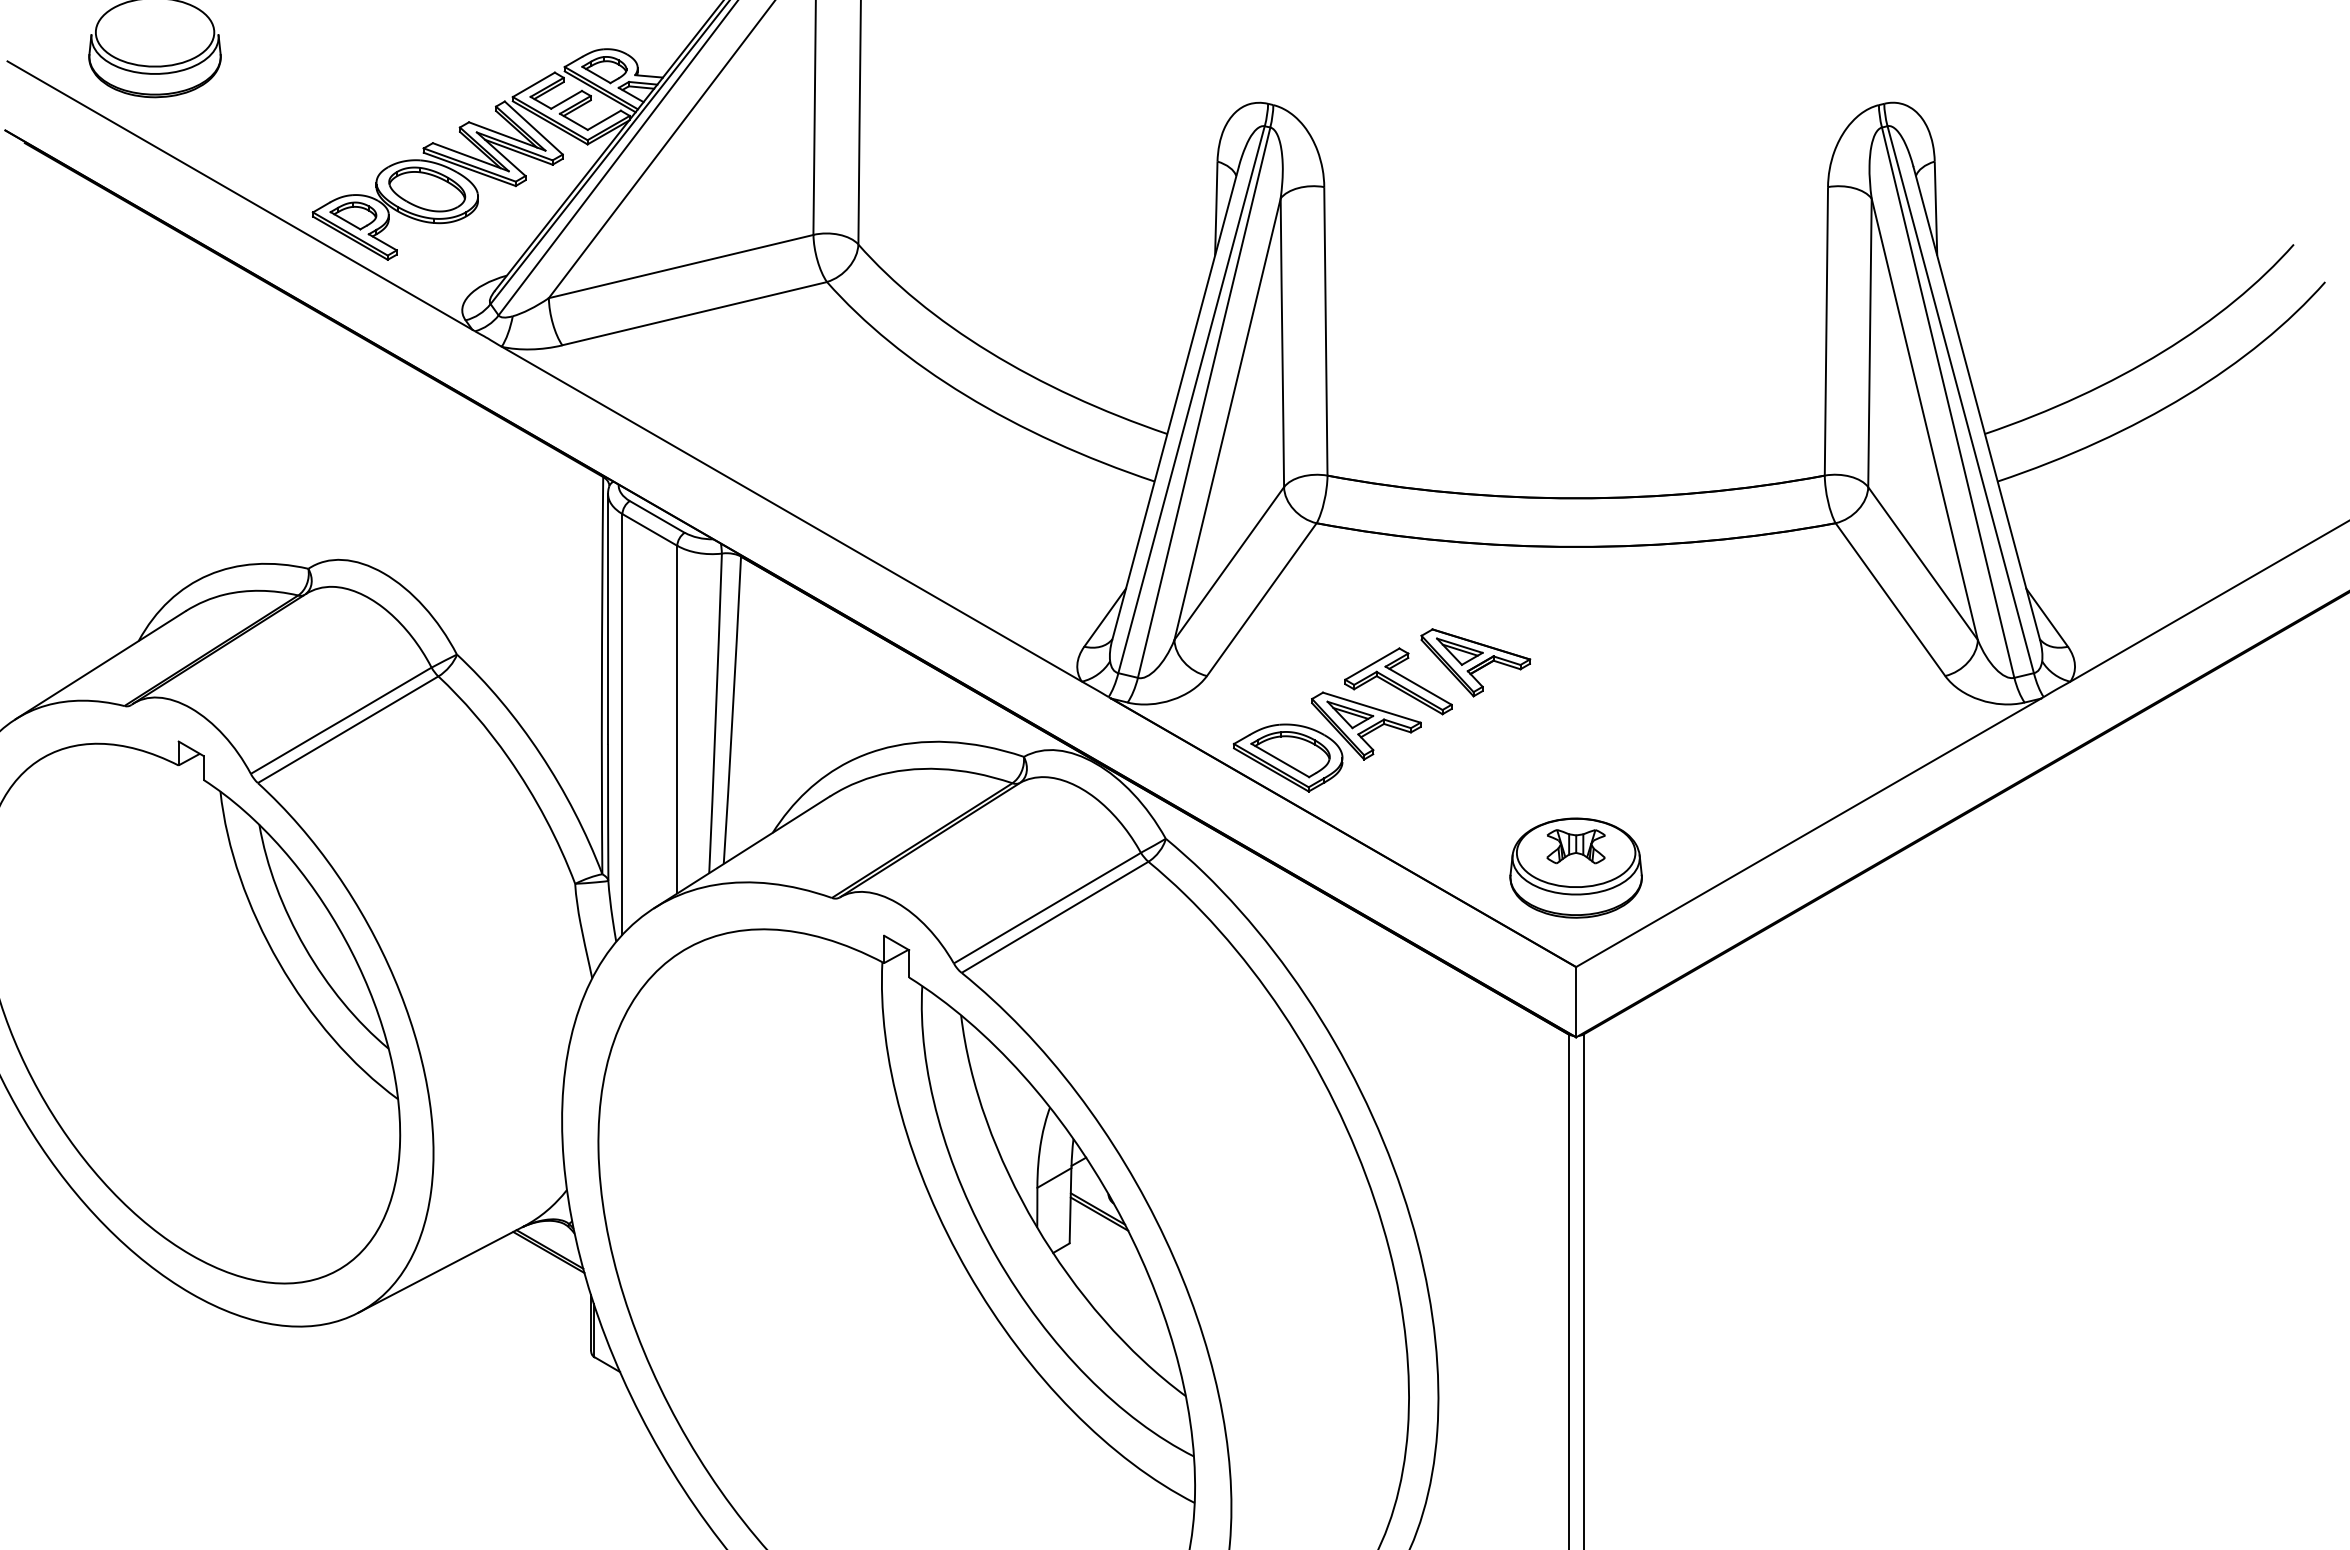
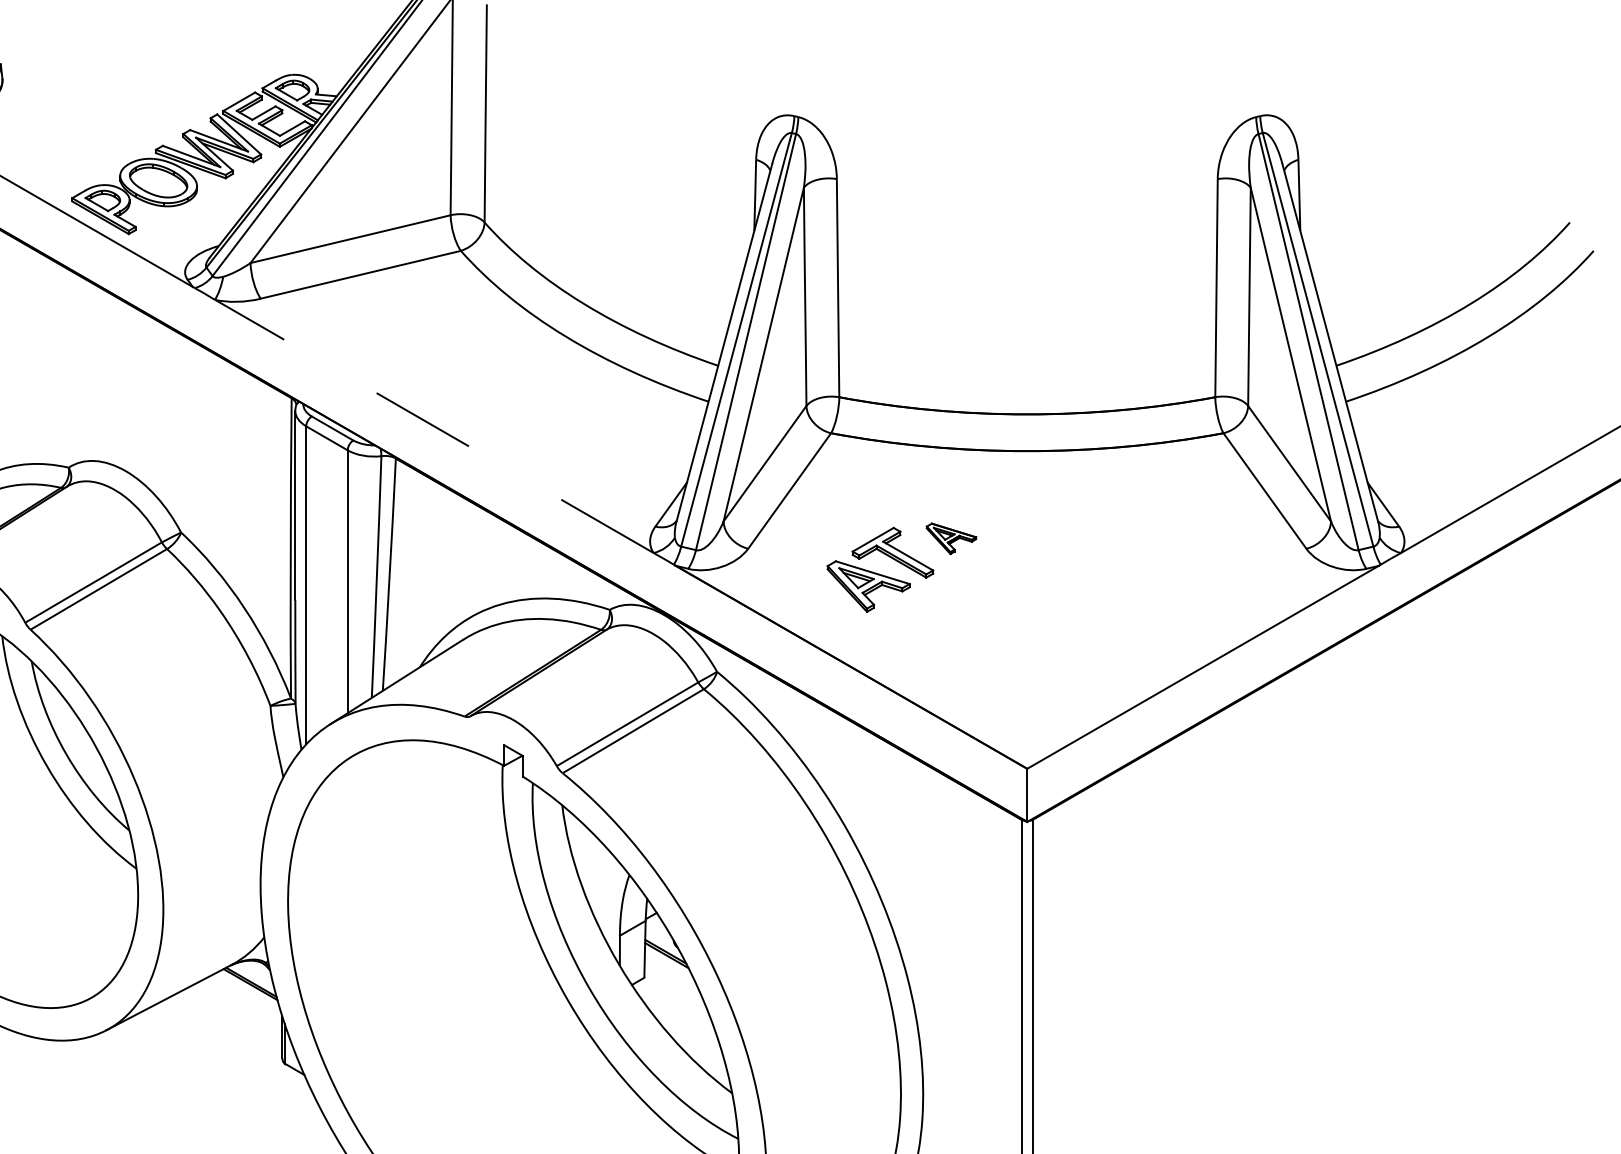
line: (791, 514) -> (434, 426), solid -> dashed
part: (1475, 662) -> (951, 538), size x0.6
part: (1288, 757) -> (809, 610), removed
part: (1575, 867) -> (1026, 693), removed

